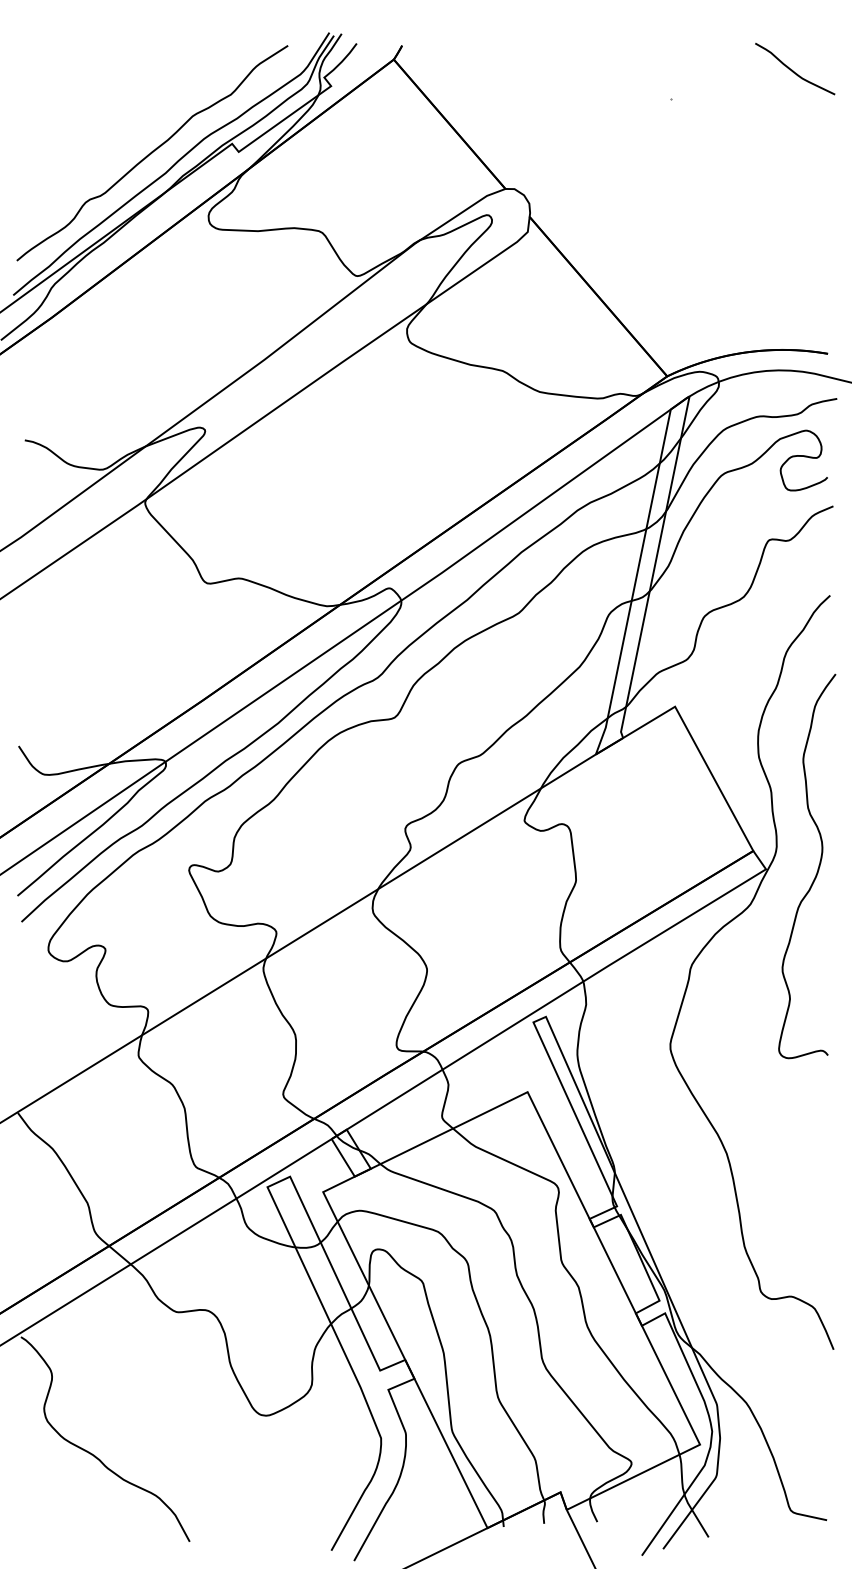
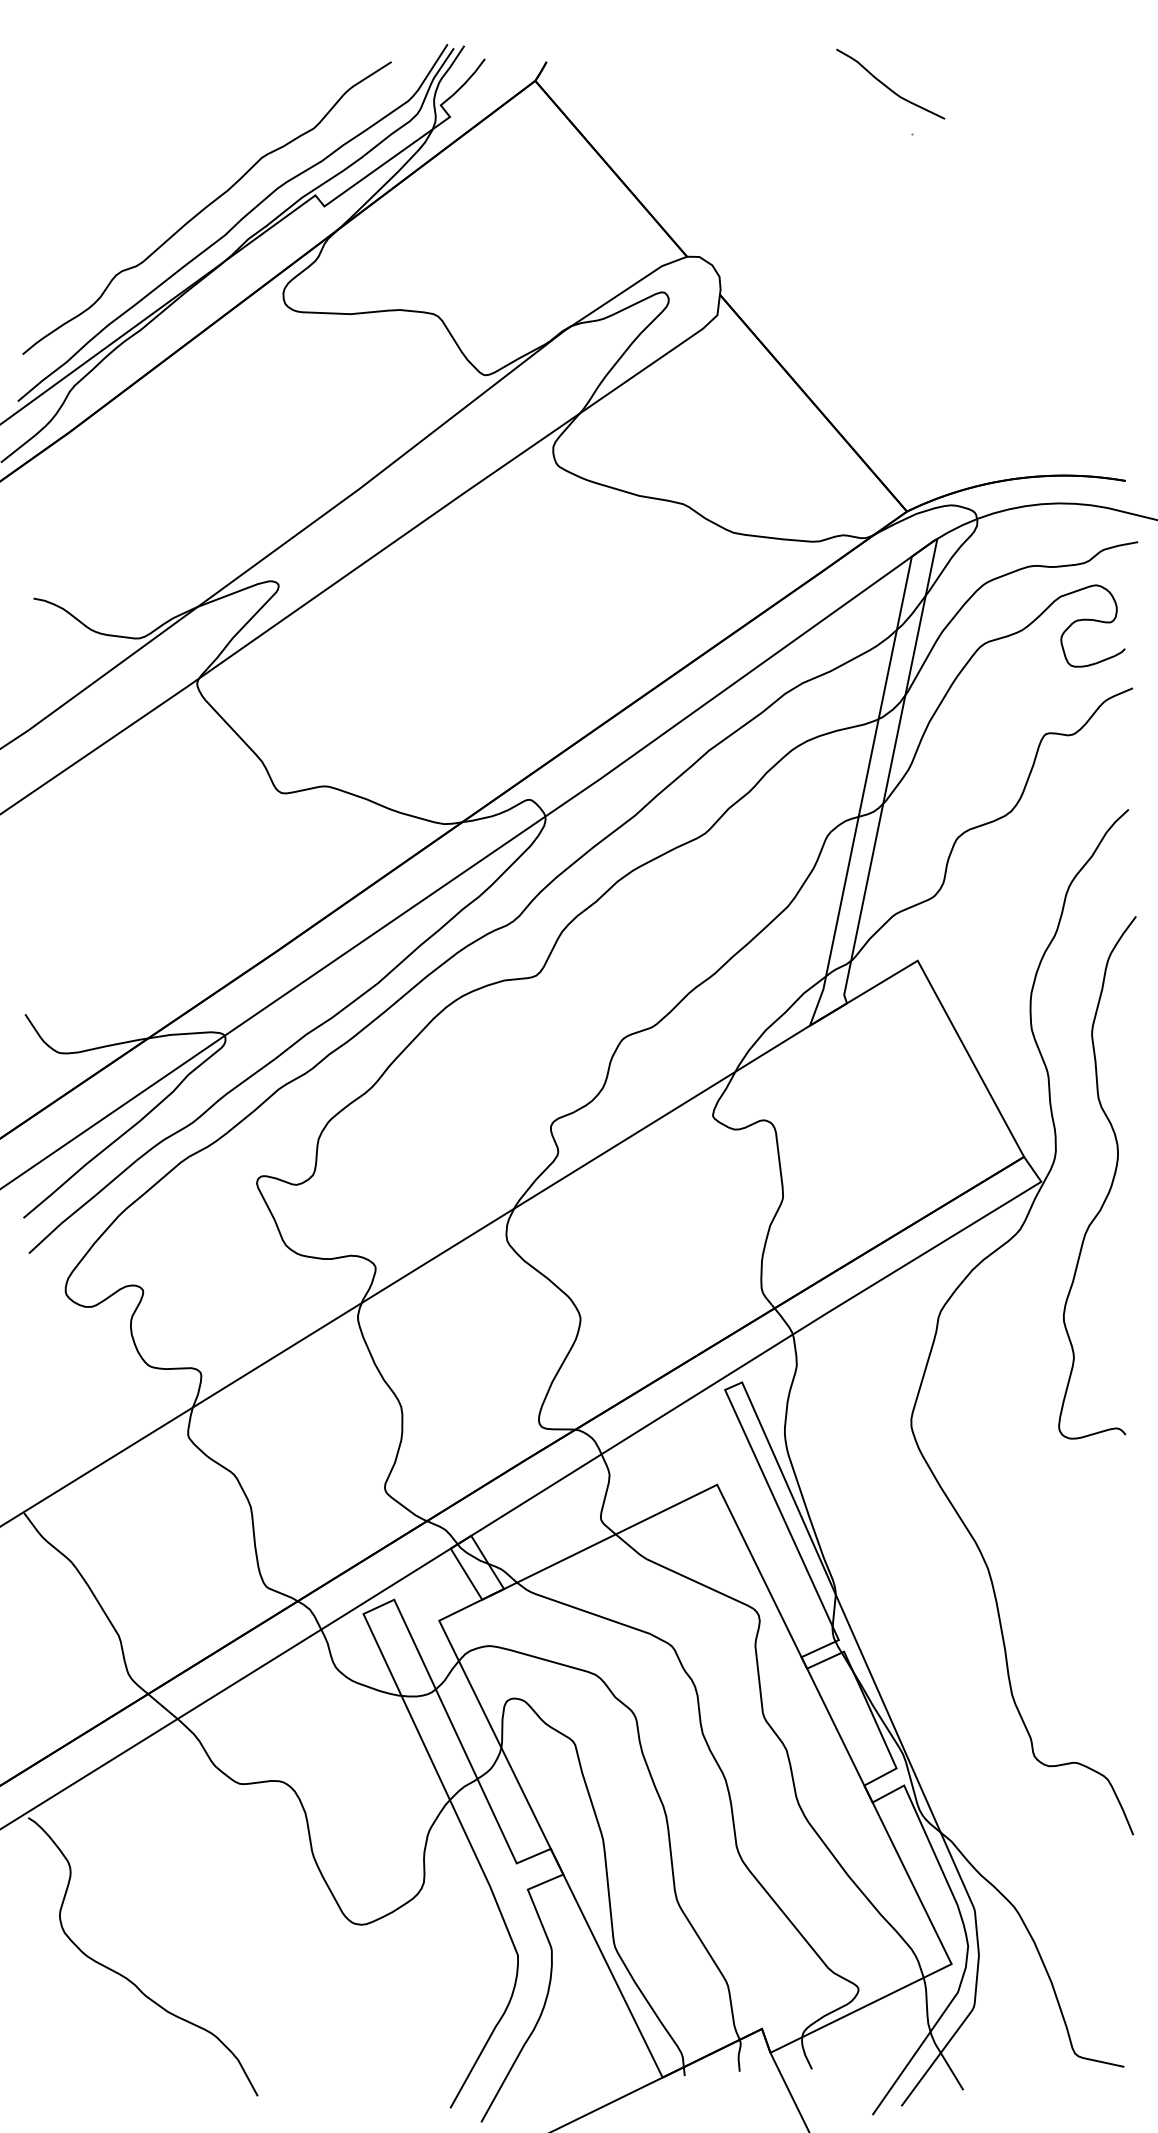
curve: (793, 70) -> (888, 86), moved

